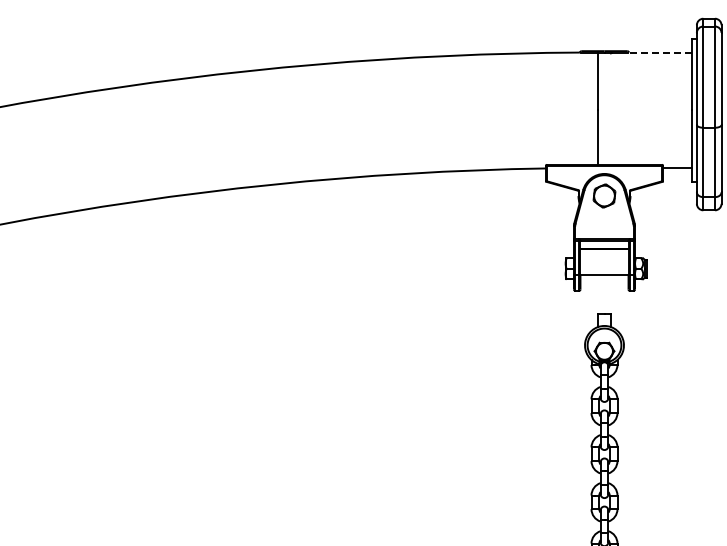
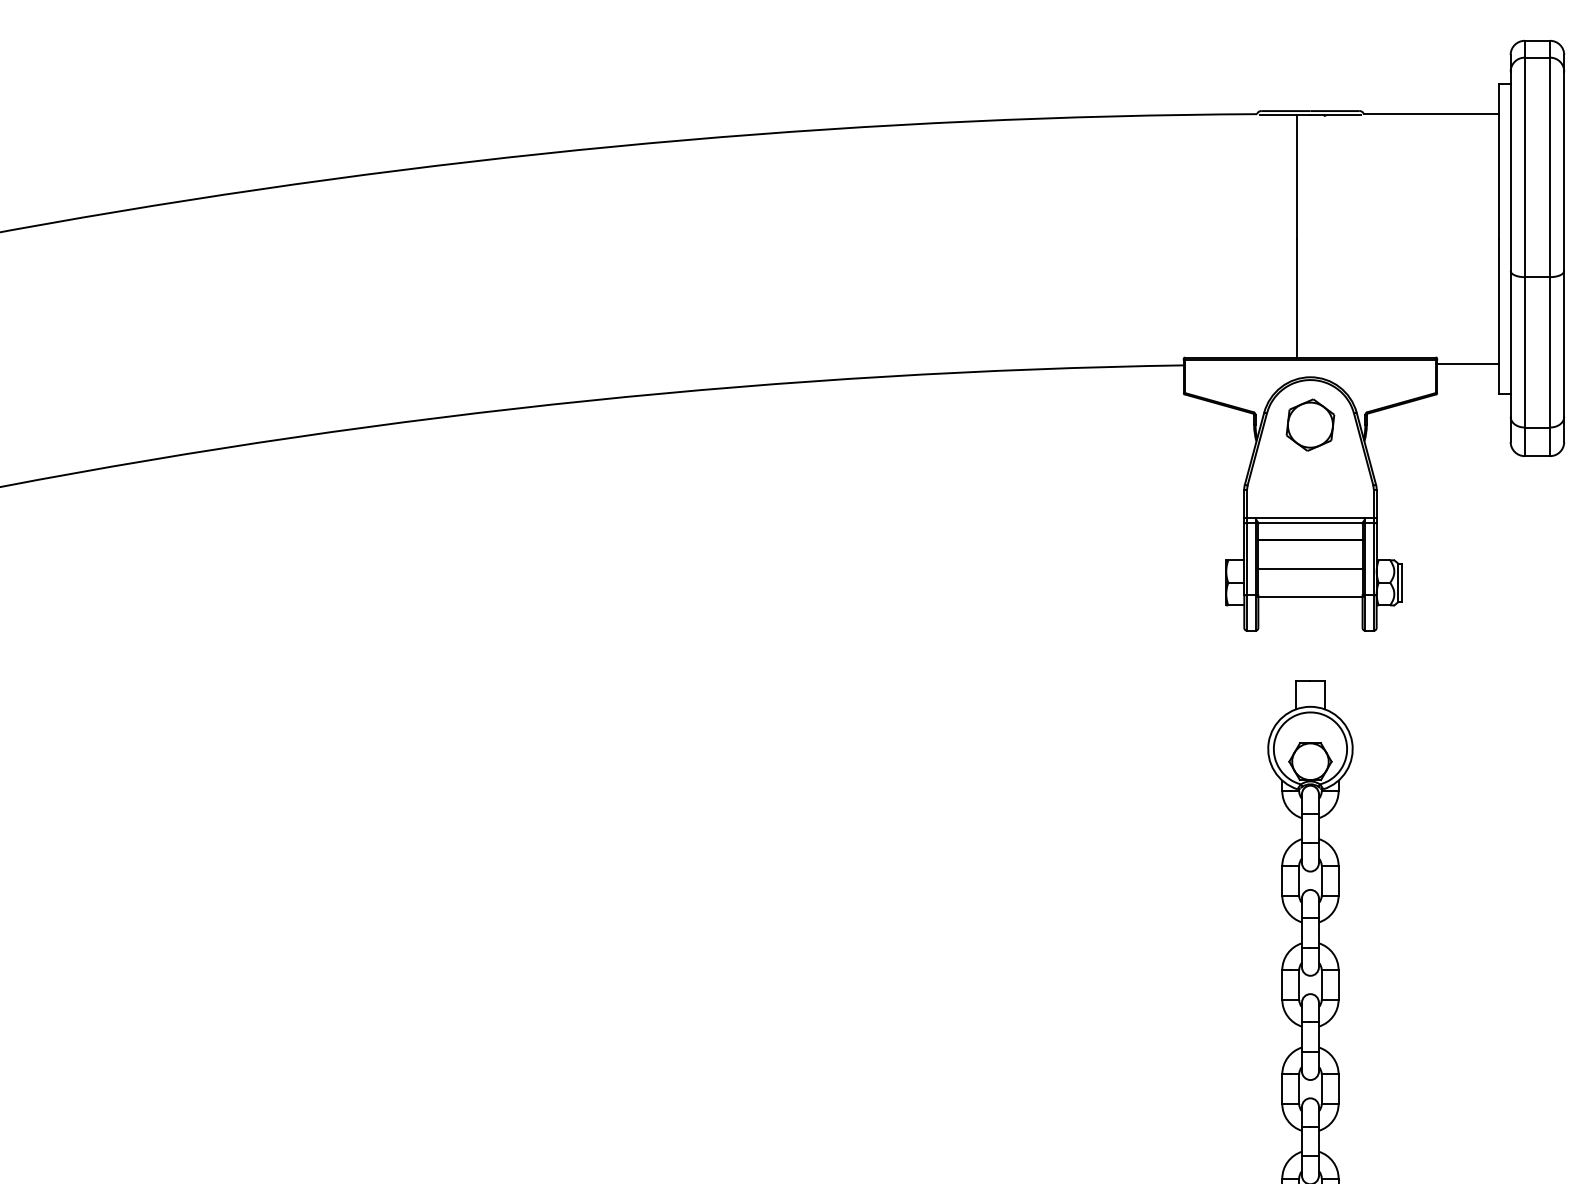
line: (659, 52) -> (1429, 113), dashed -> solid
line: (604, 262) -> (1310, 569), added

